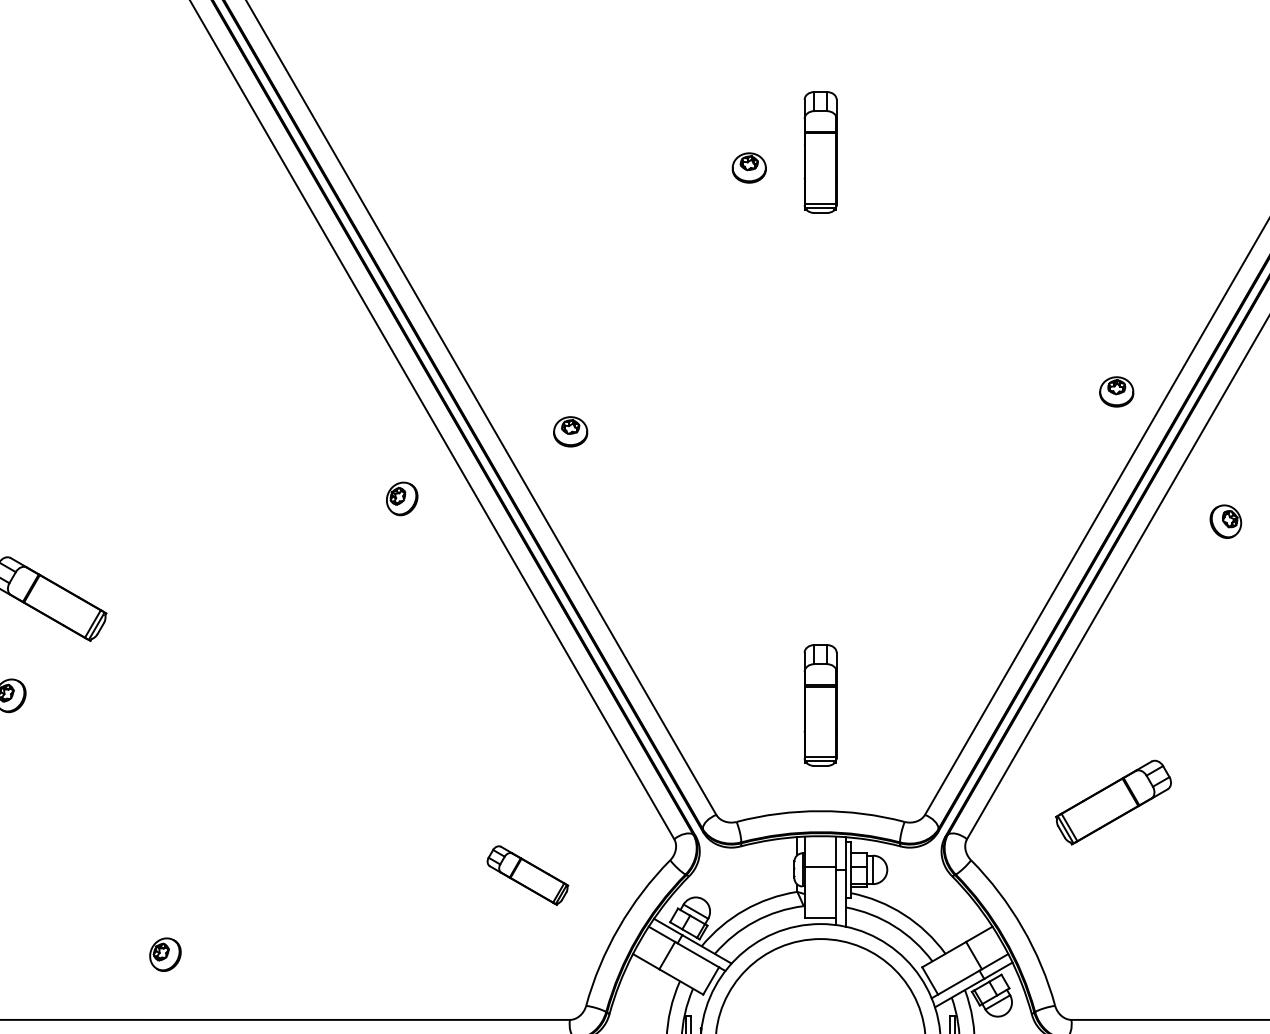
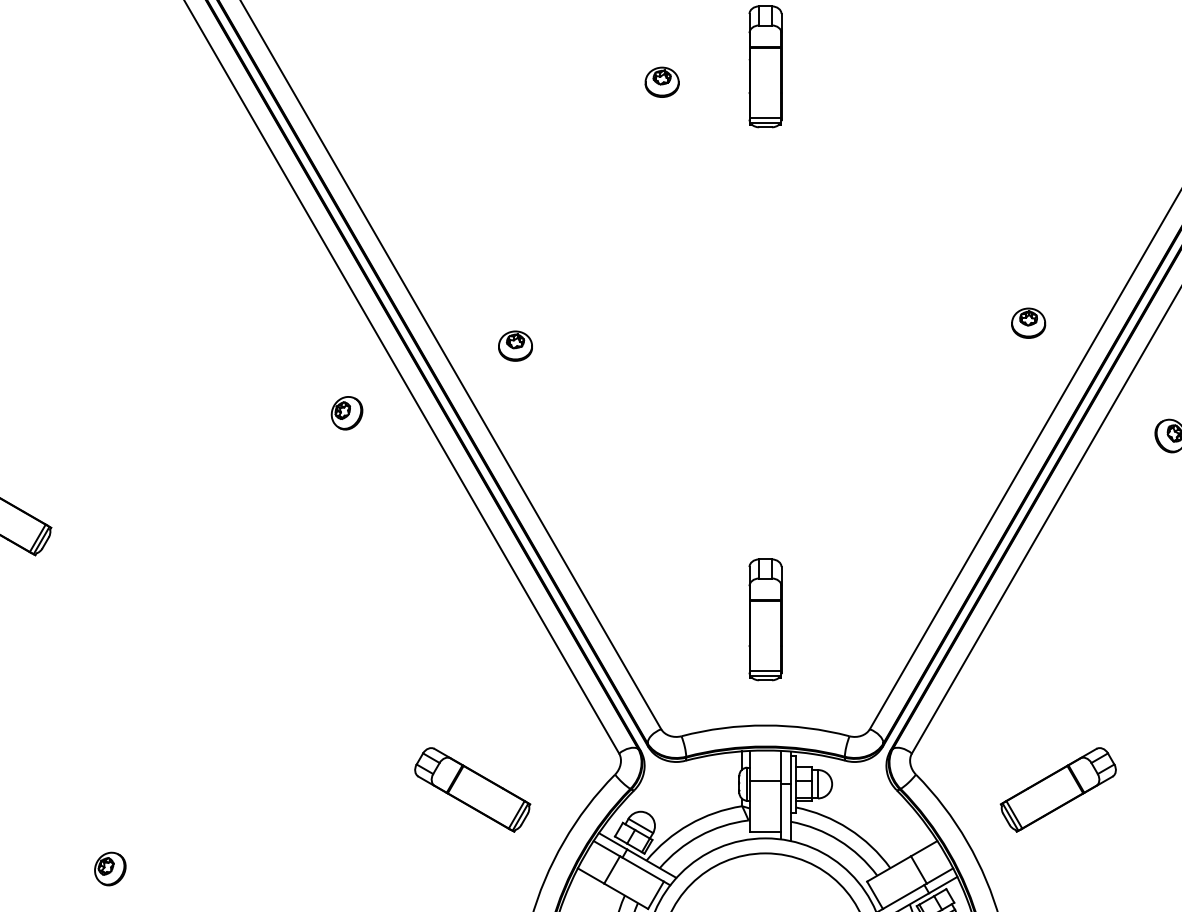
part: (748, 167) -> (661, 81), moved
part: (1116, 391) -> (1028, 322), moved
part: (1113, 802) -> (1058, 789), moved
part: (527, 875) -> (472, 789), size x1.43

